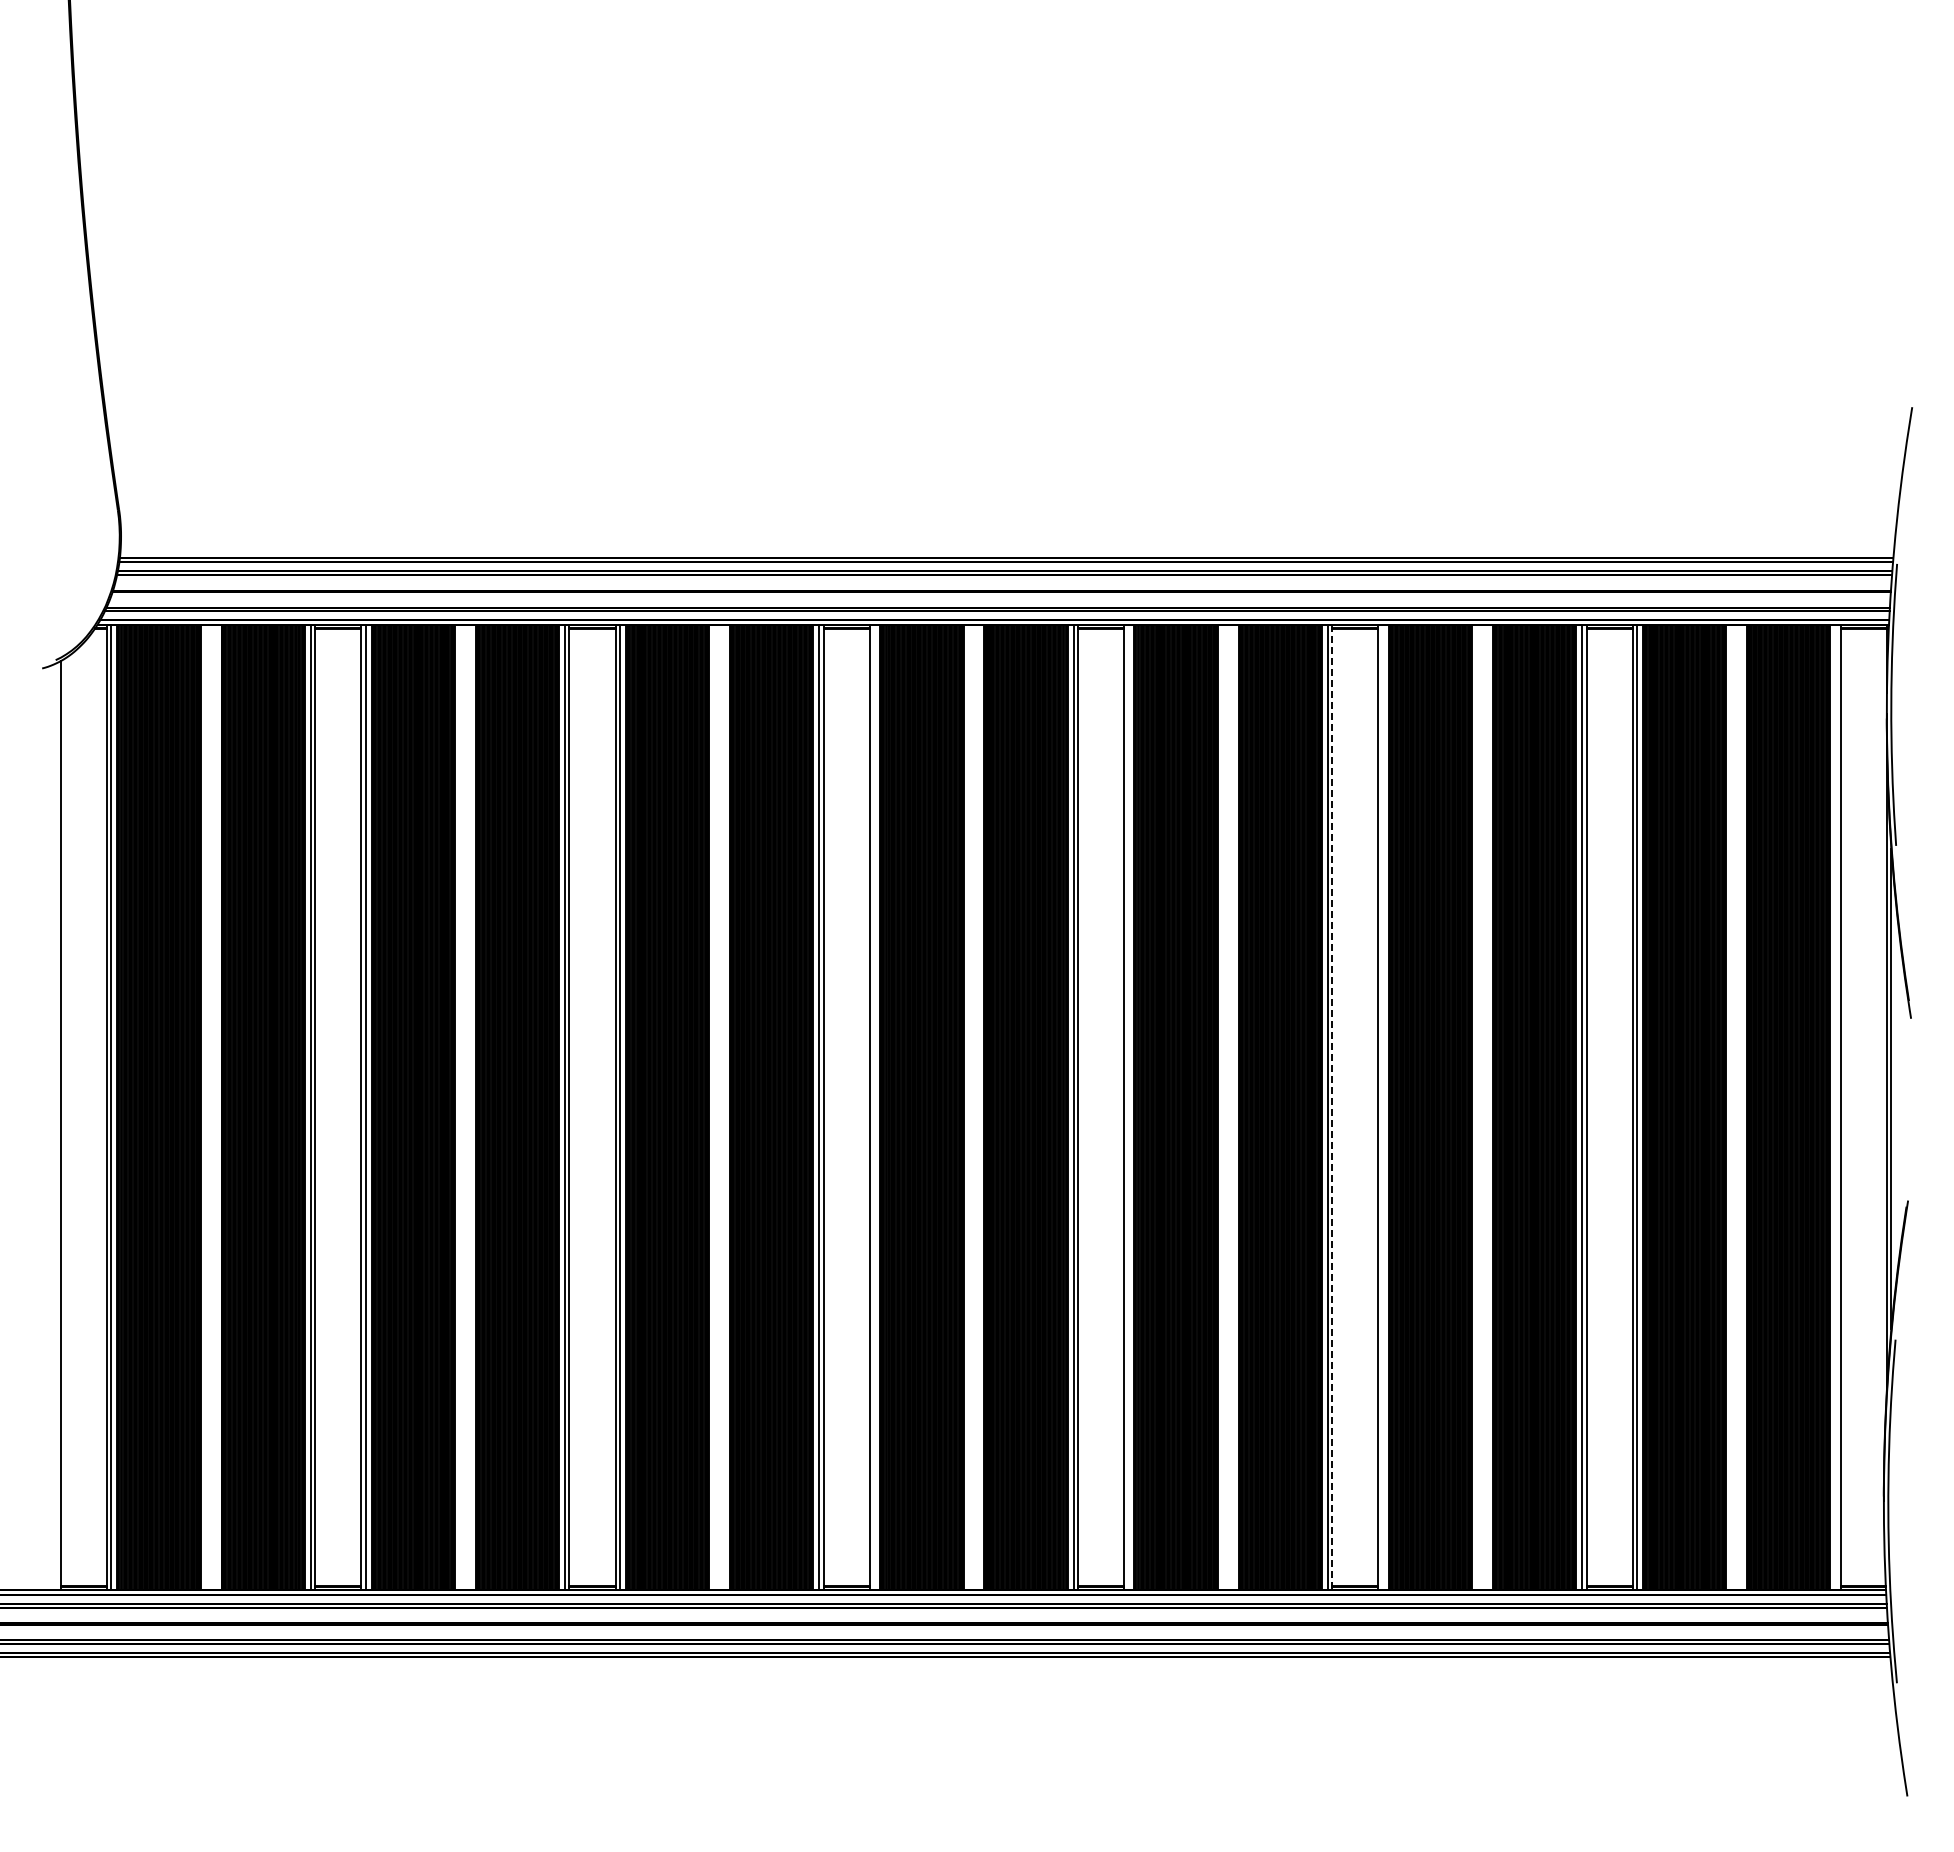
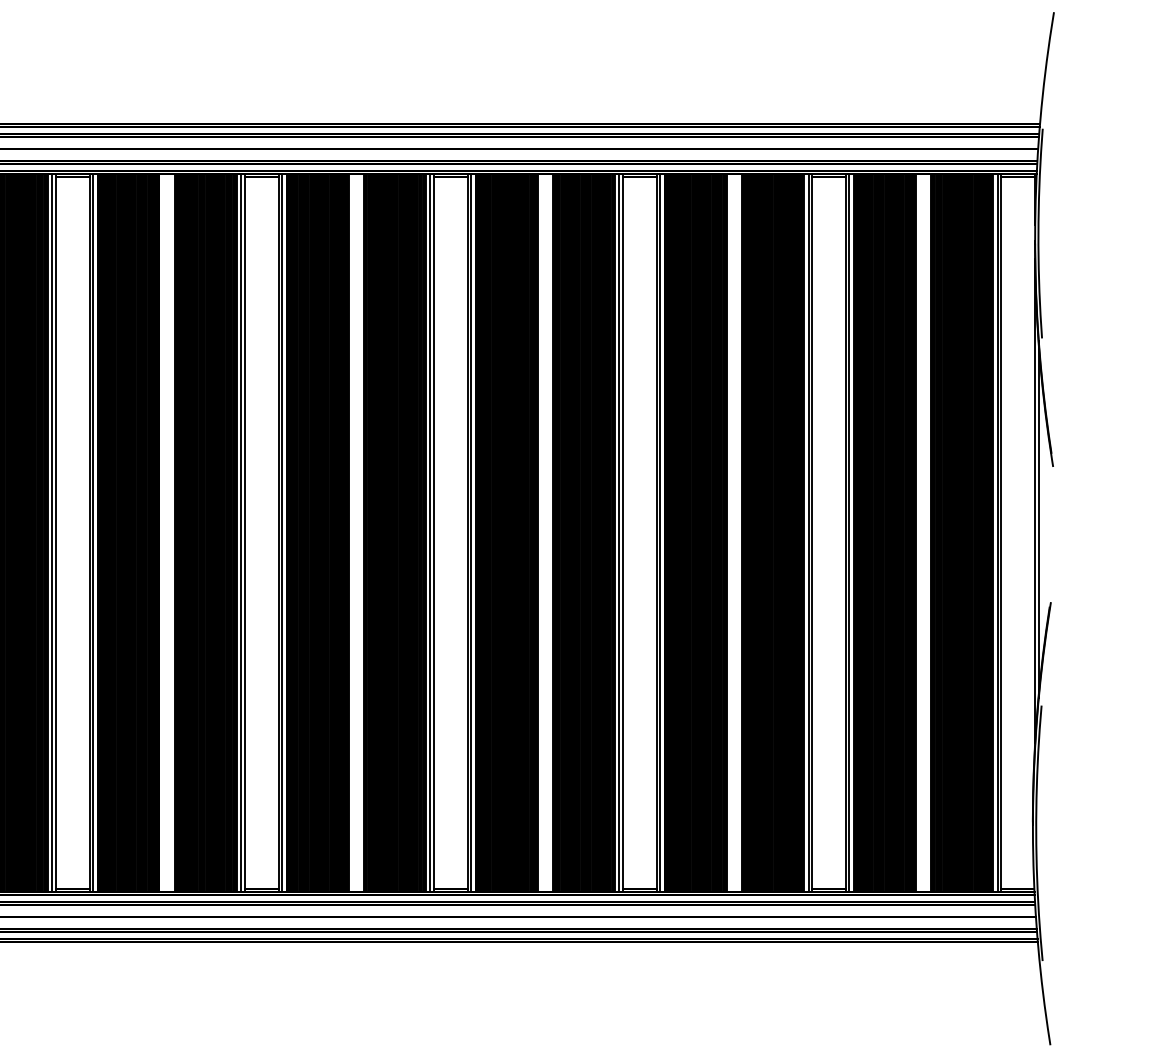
line: (874, 1107) -> (282, 532), added
line: (1128, 1107) -> (471, 532), added
line: (1332, 1107) -> (622, 532), dashed -> solid
line: (1382, 1107) -> (660, 532), added
line: (1836, 1107) -> (997, 532), added

